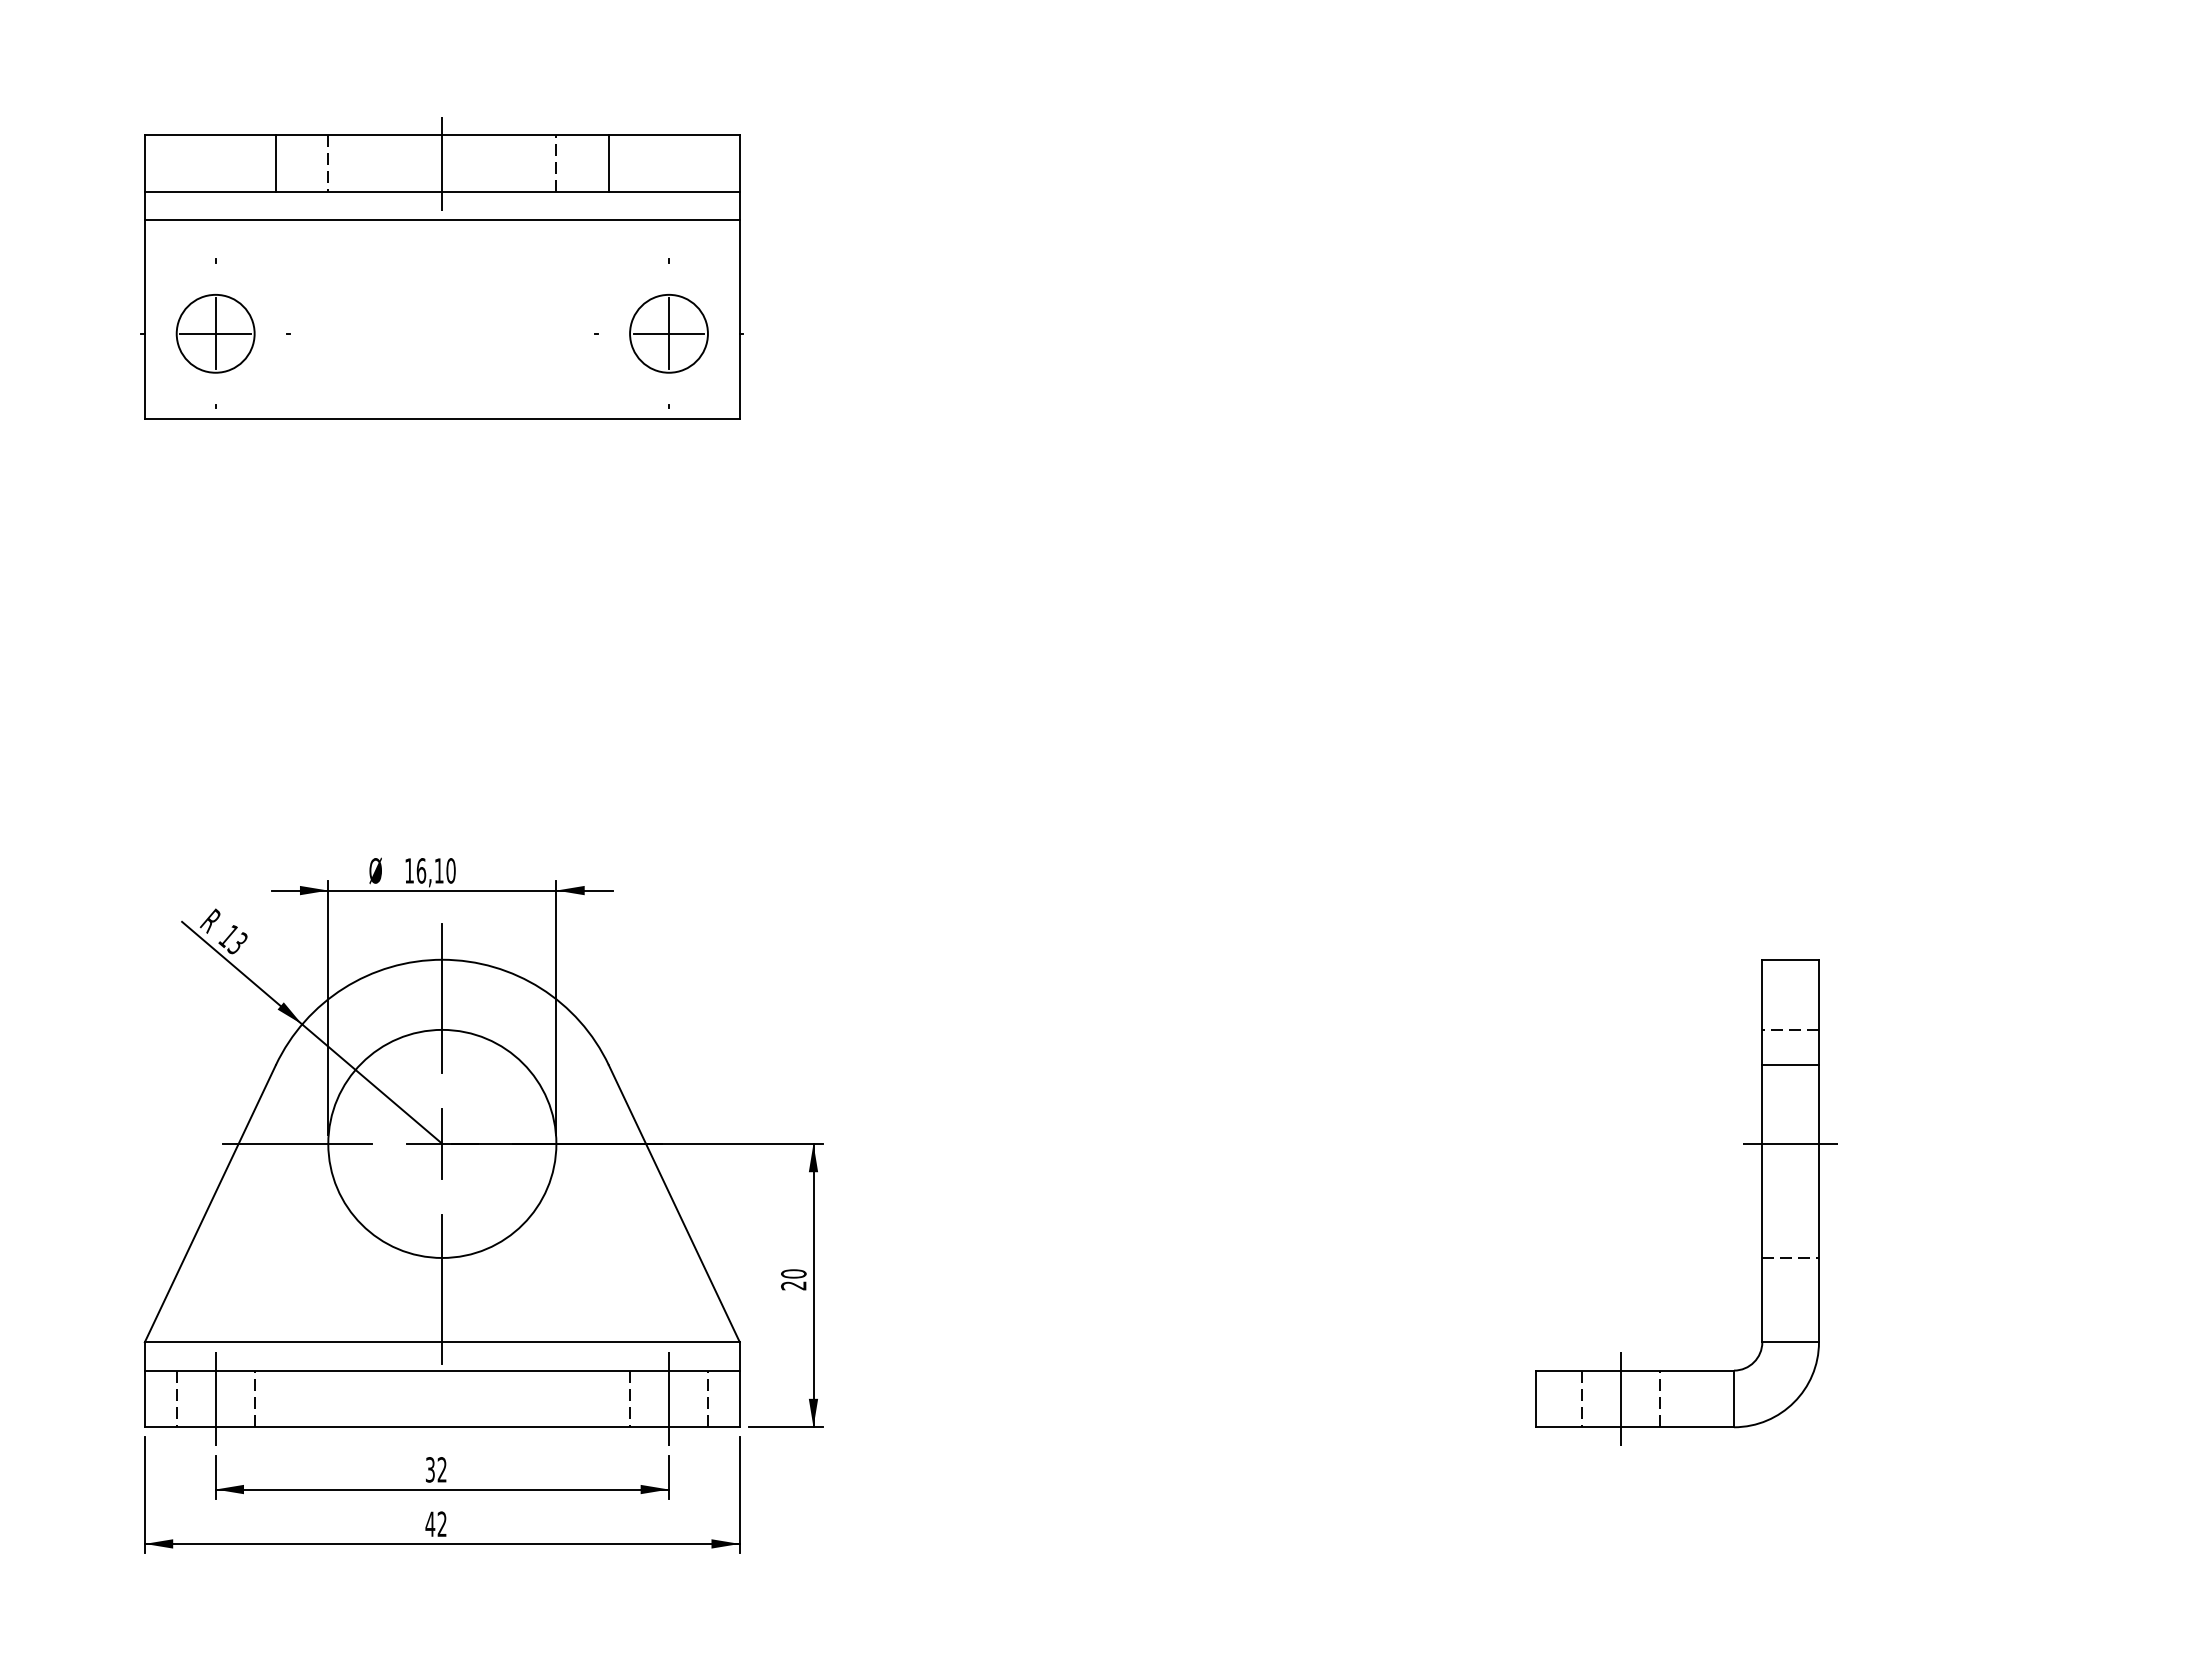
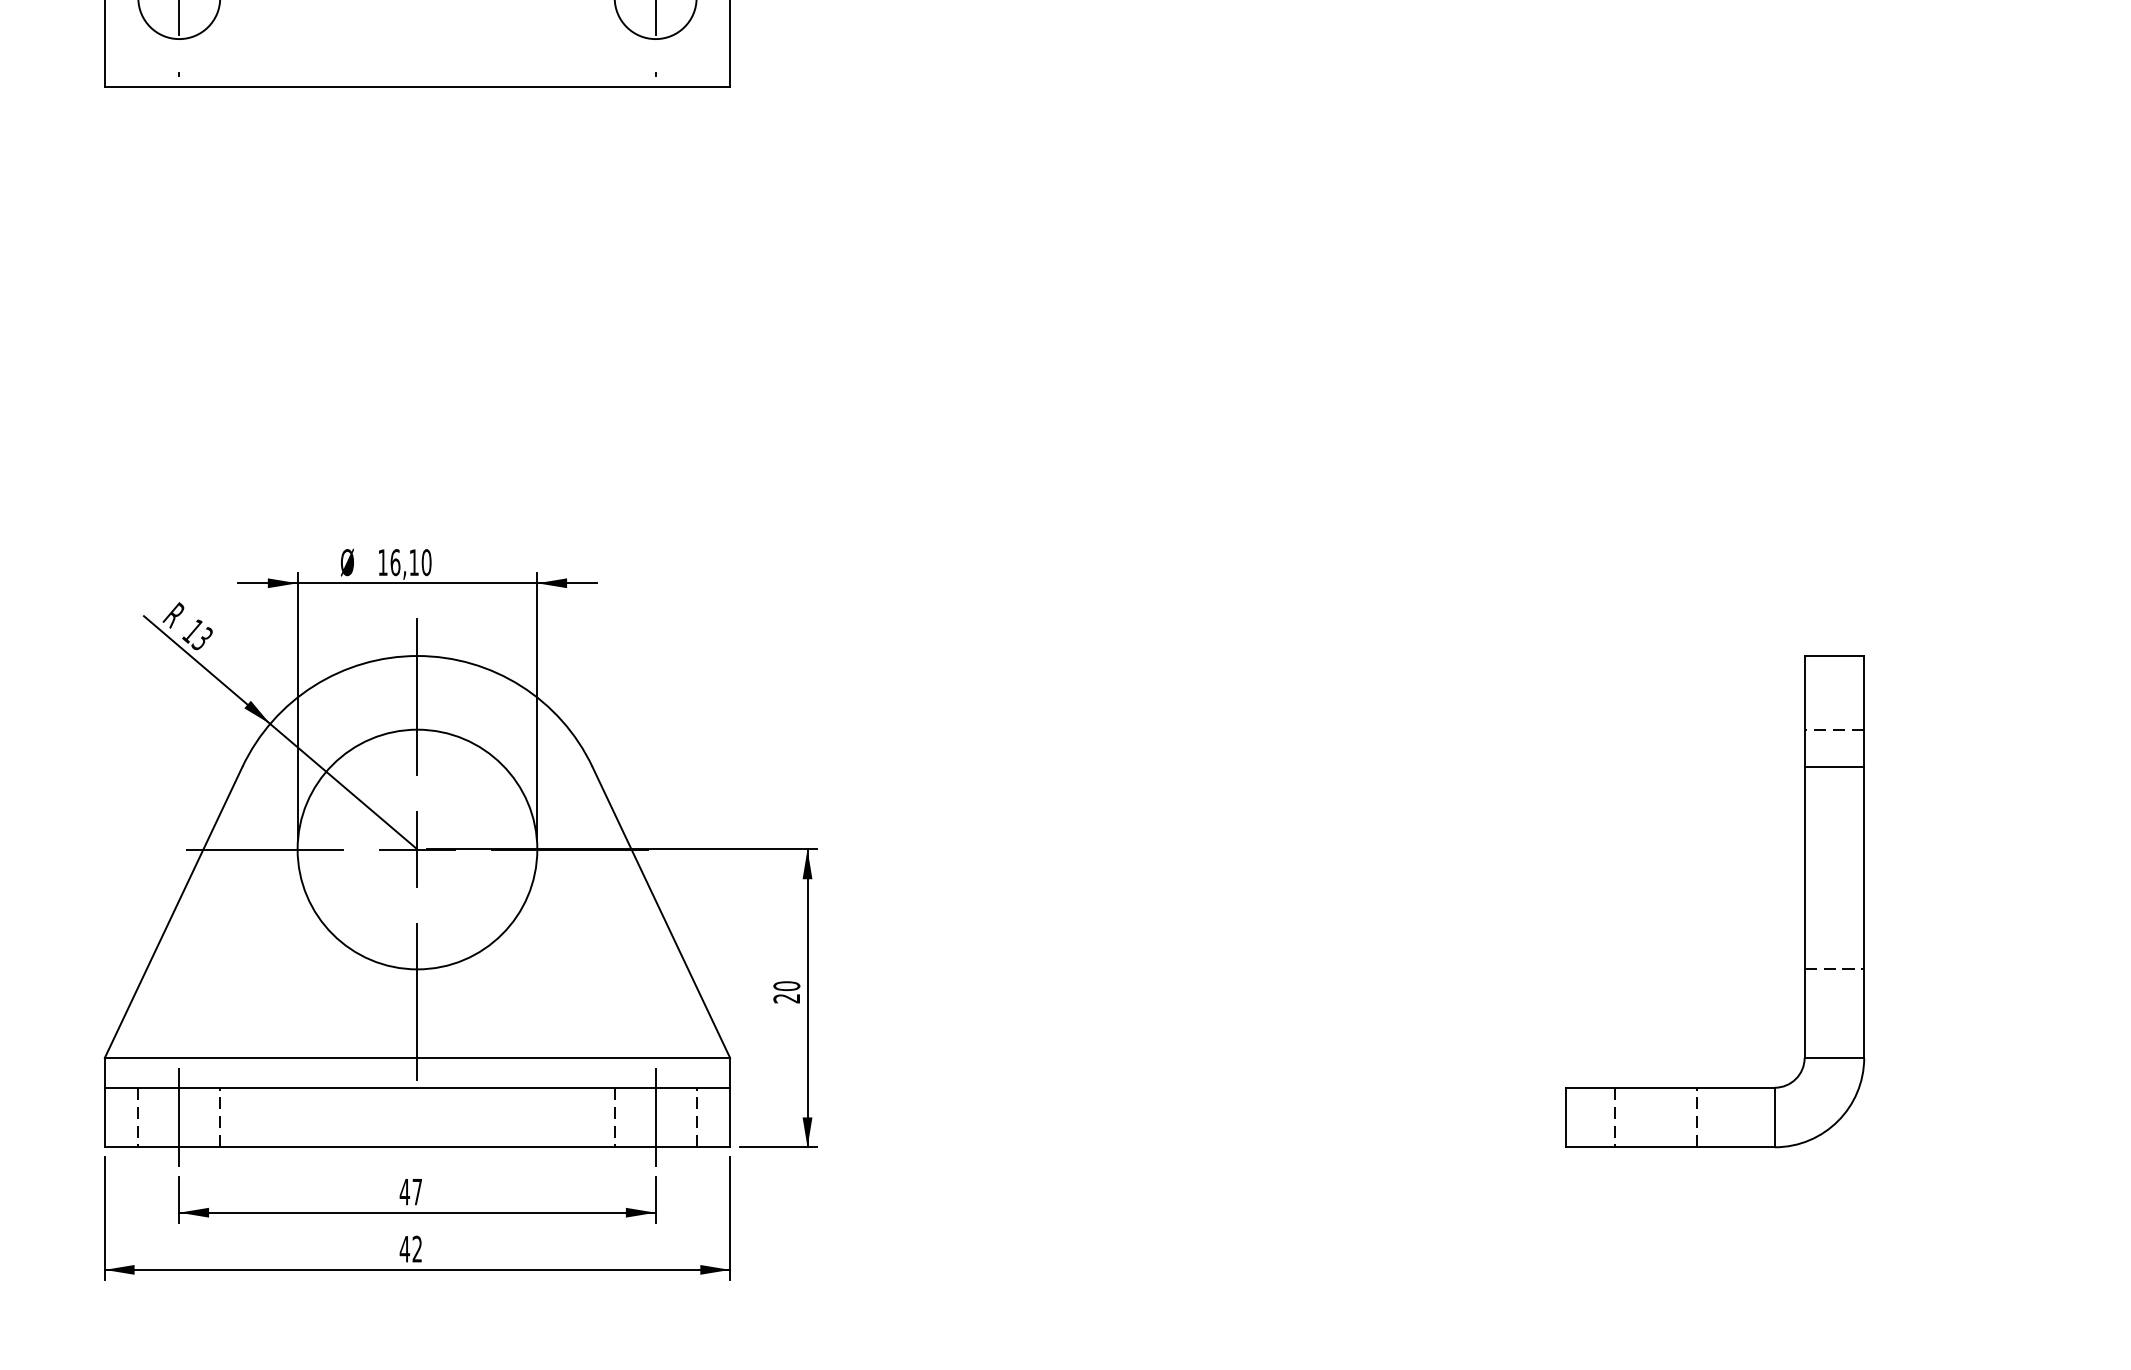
line: (1790, 1143) -> (1834, 849), removed
line: (1620, 1398) -> (1655, 1117), removed
text: (435, 1469) -> (410, 1191), 32 -> 47

